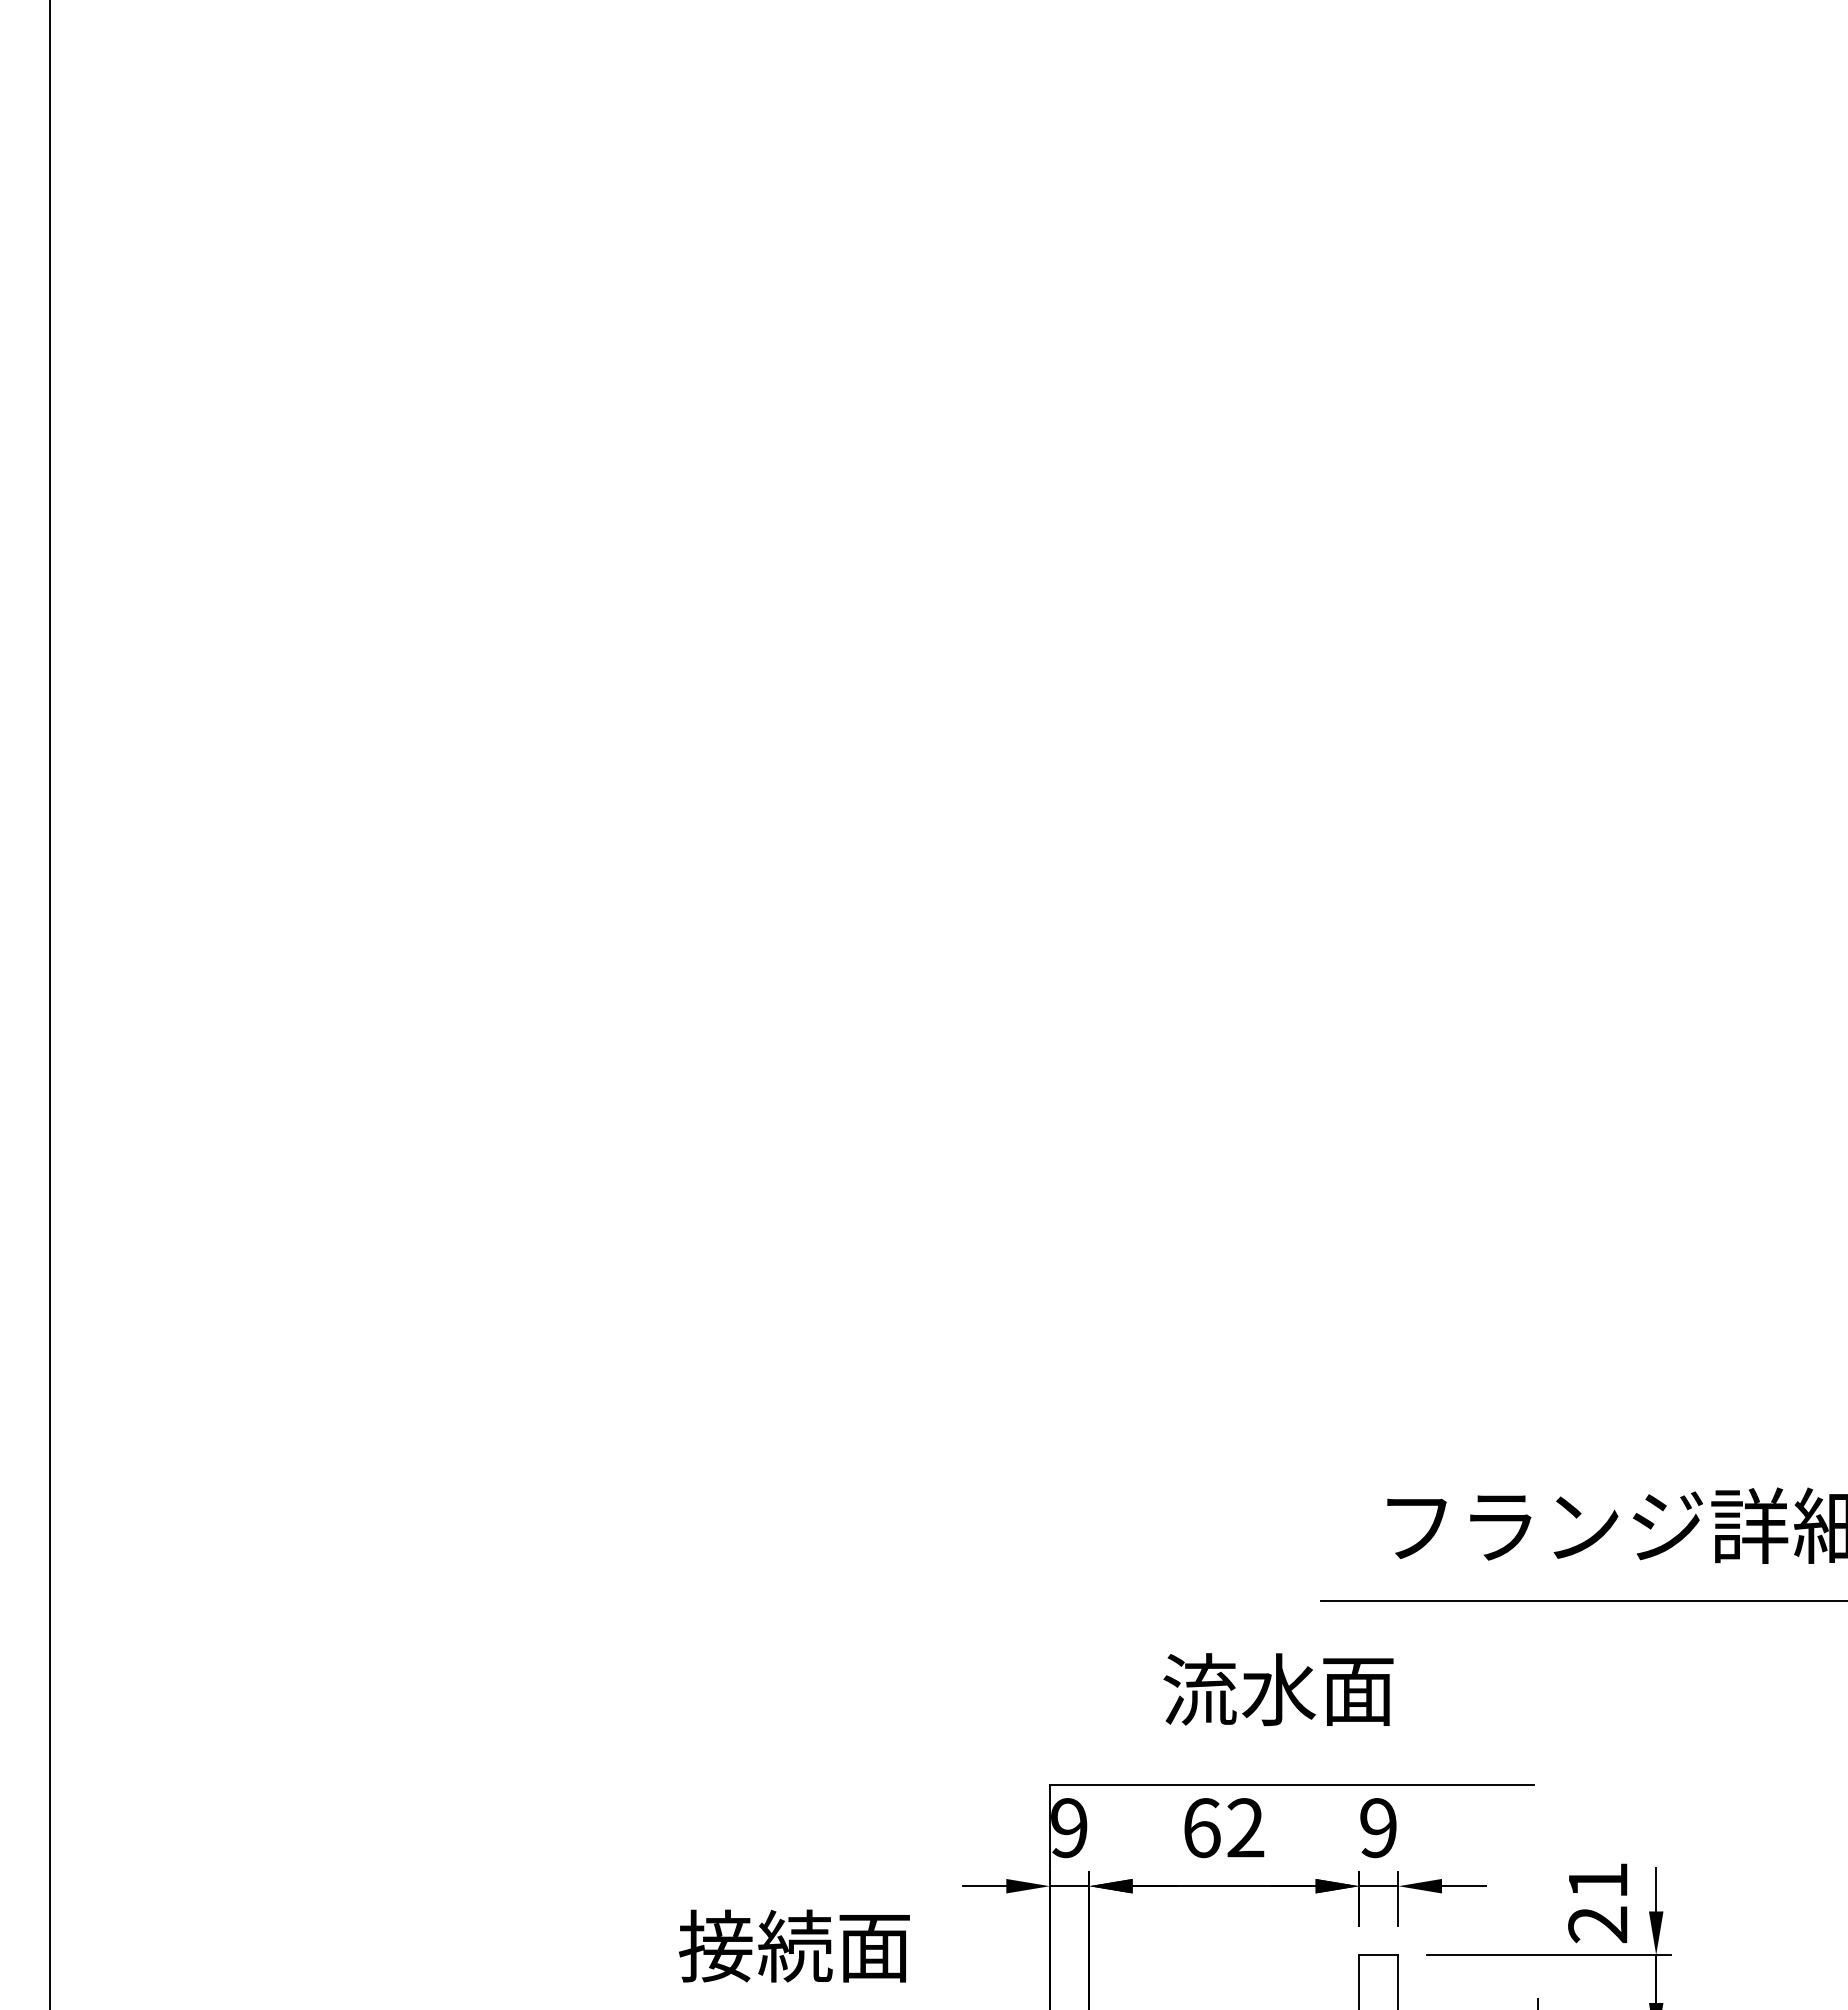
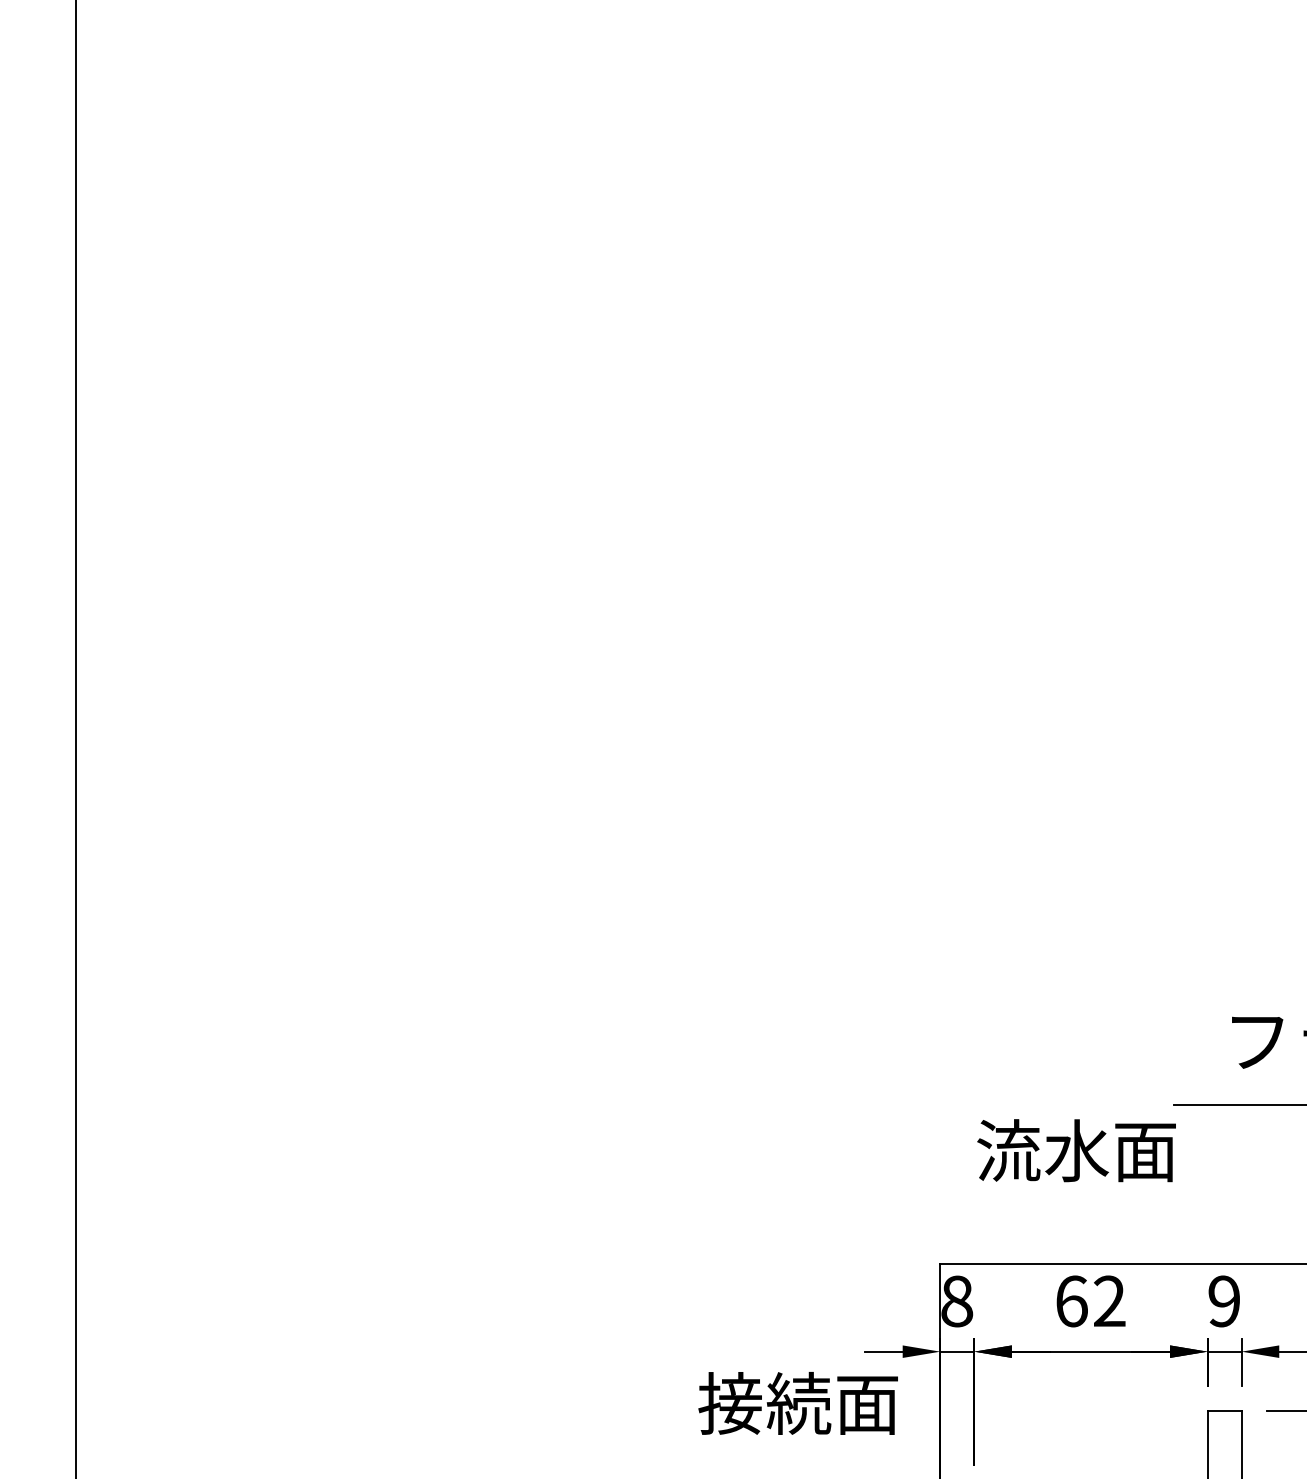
text: (1278, 1689) -> (1076, 1150), moved
text: (1069, 1828) -> (957, 1301), 9 -> 8
text: (793, 1945) -> (797, 1402), moved

